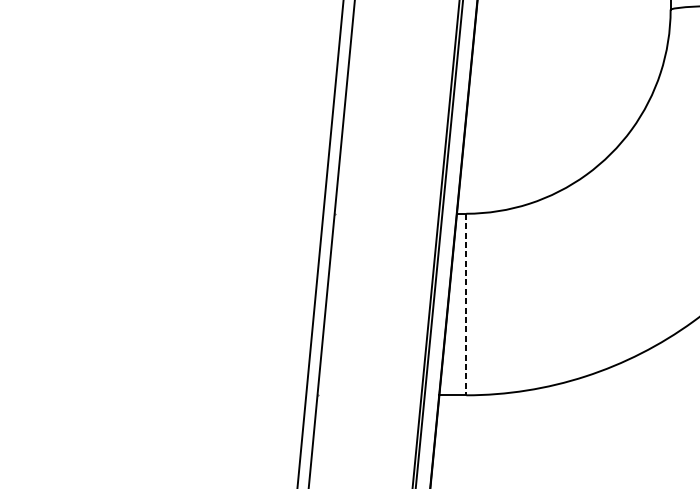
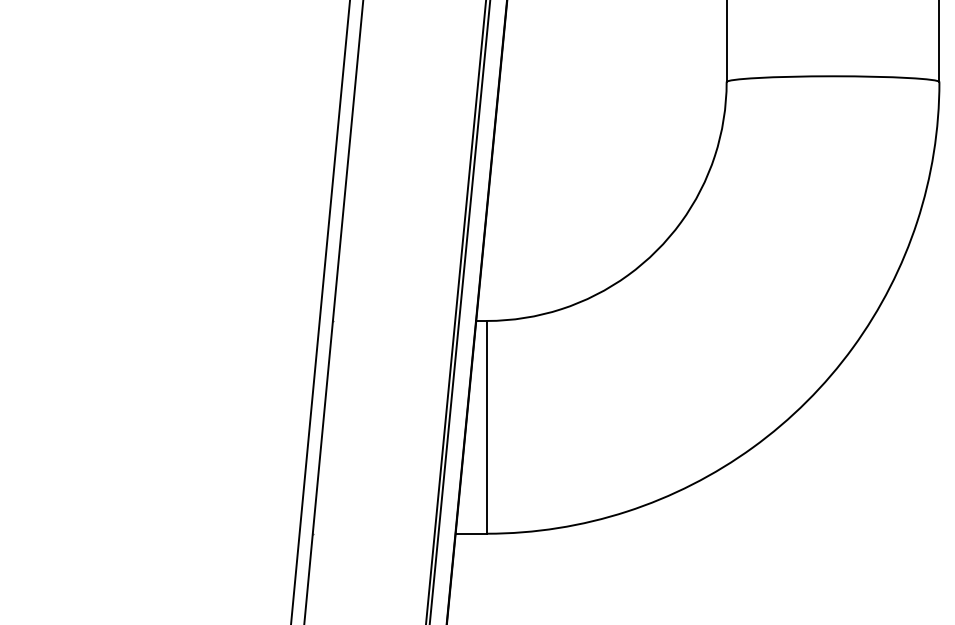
line: (466, 304) -> (487, 427), dashed -> solid

